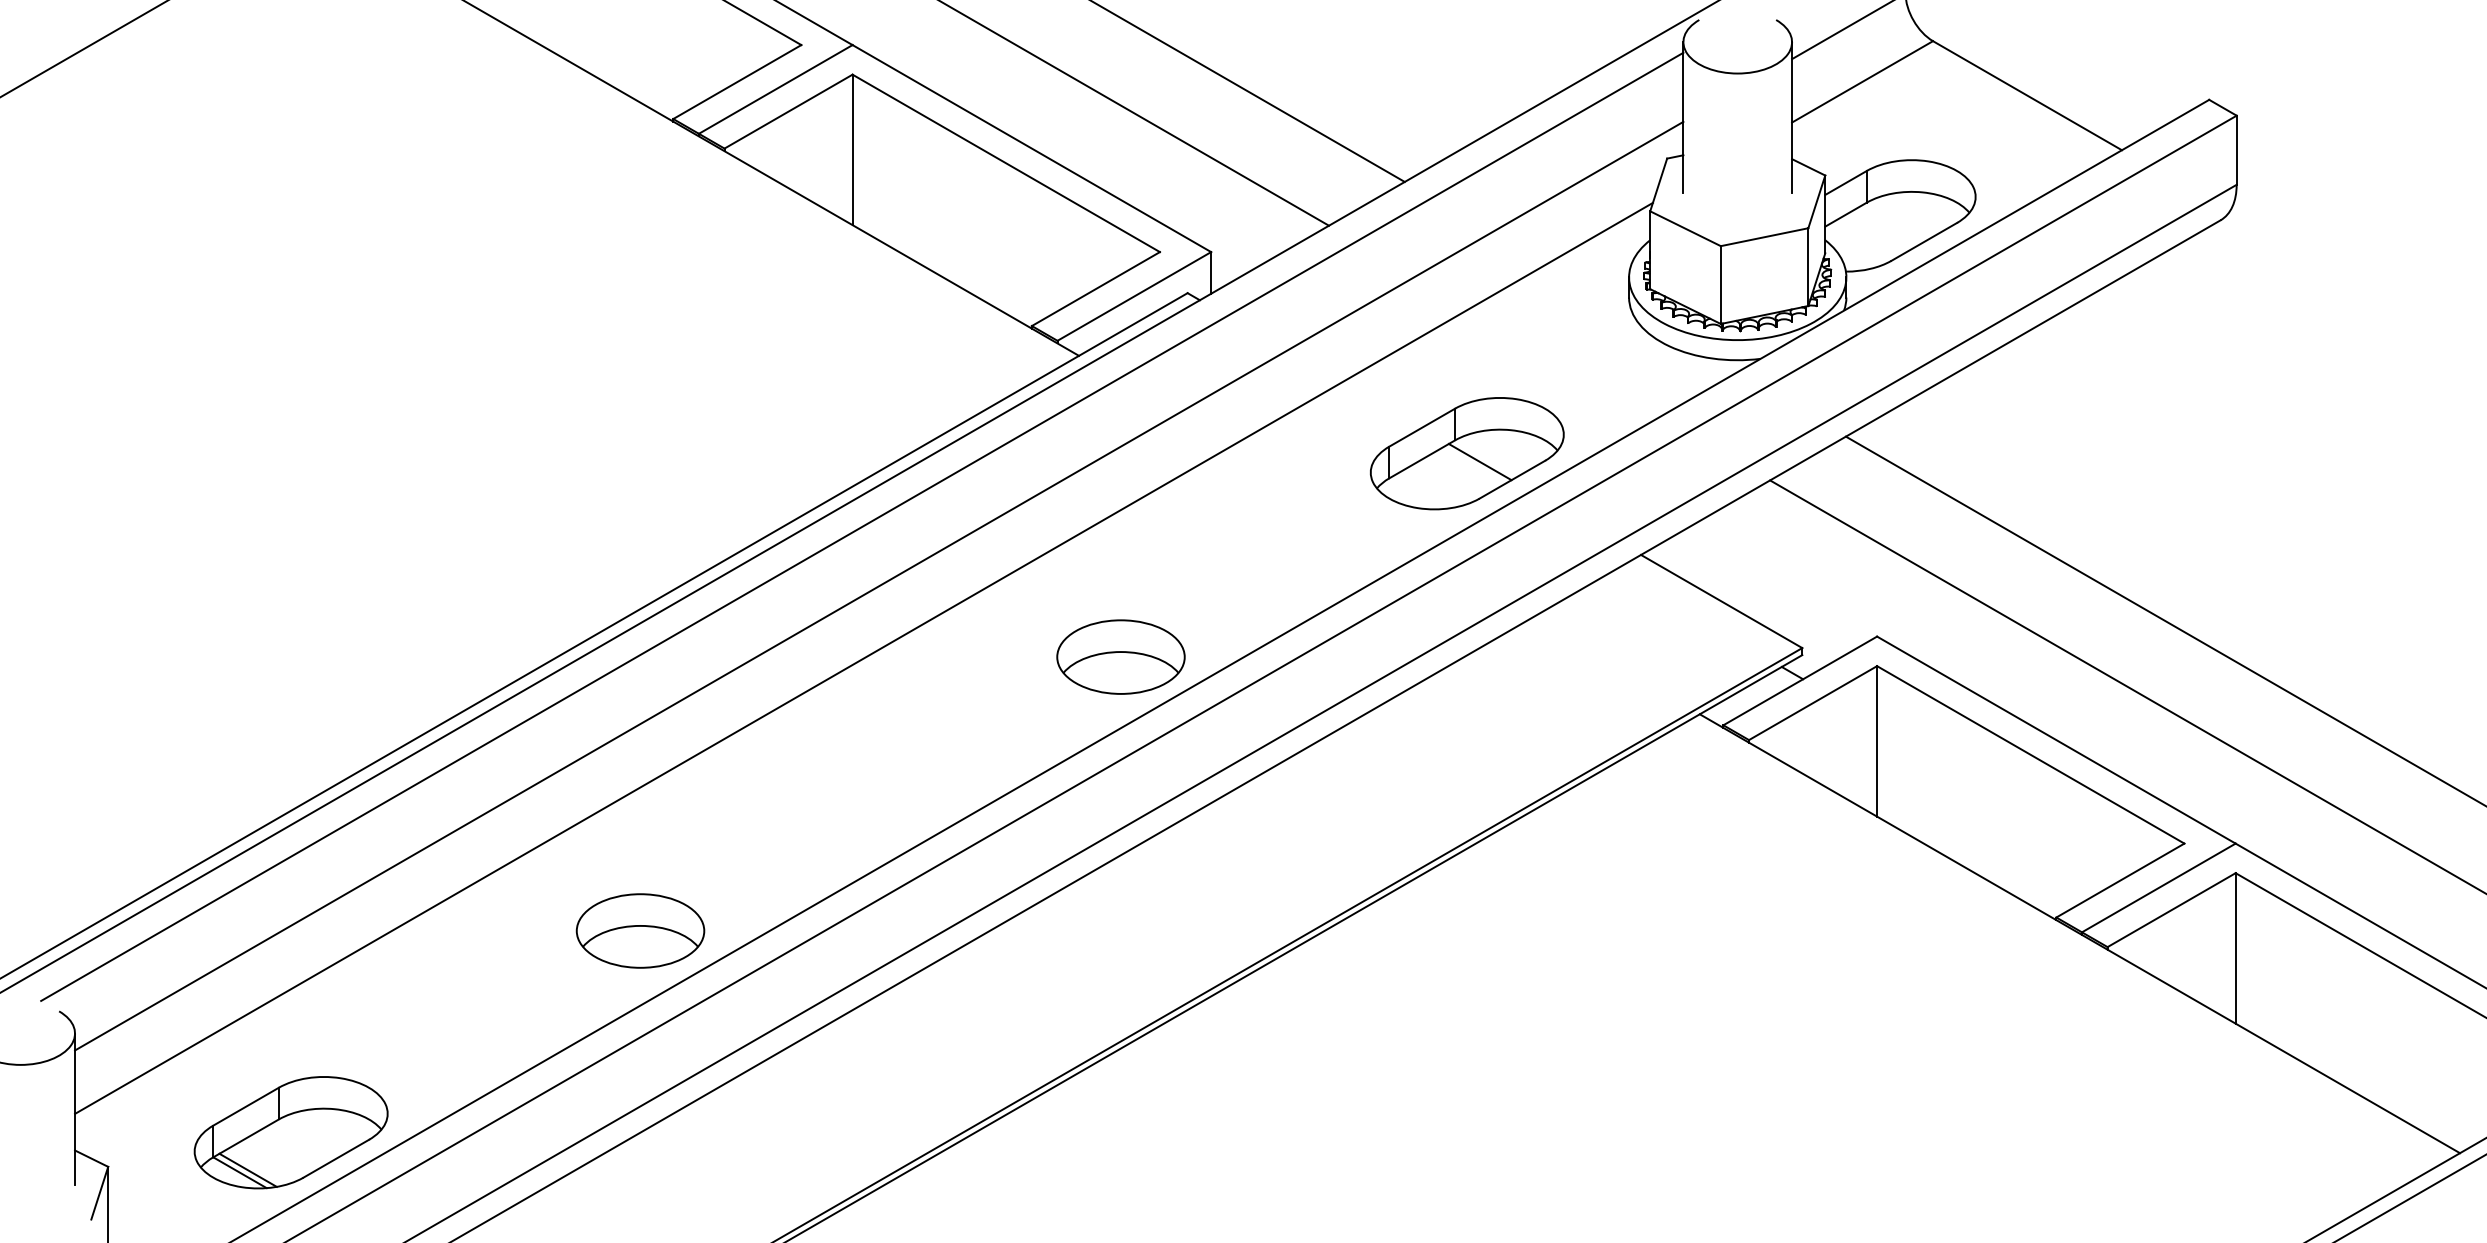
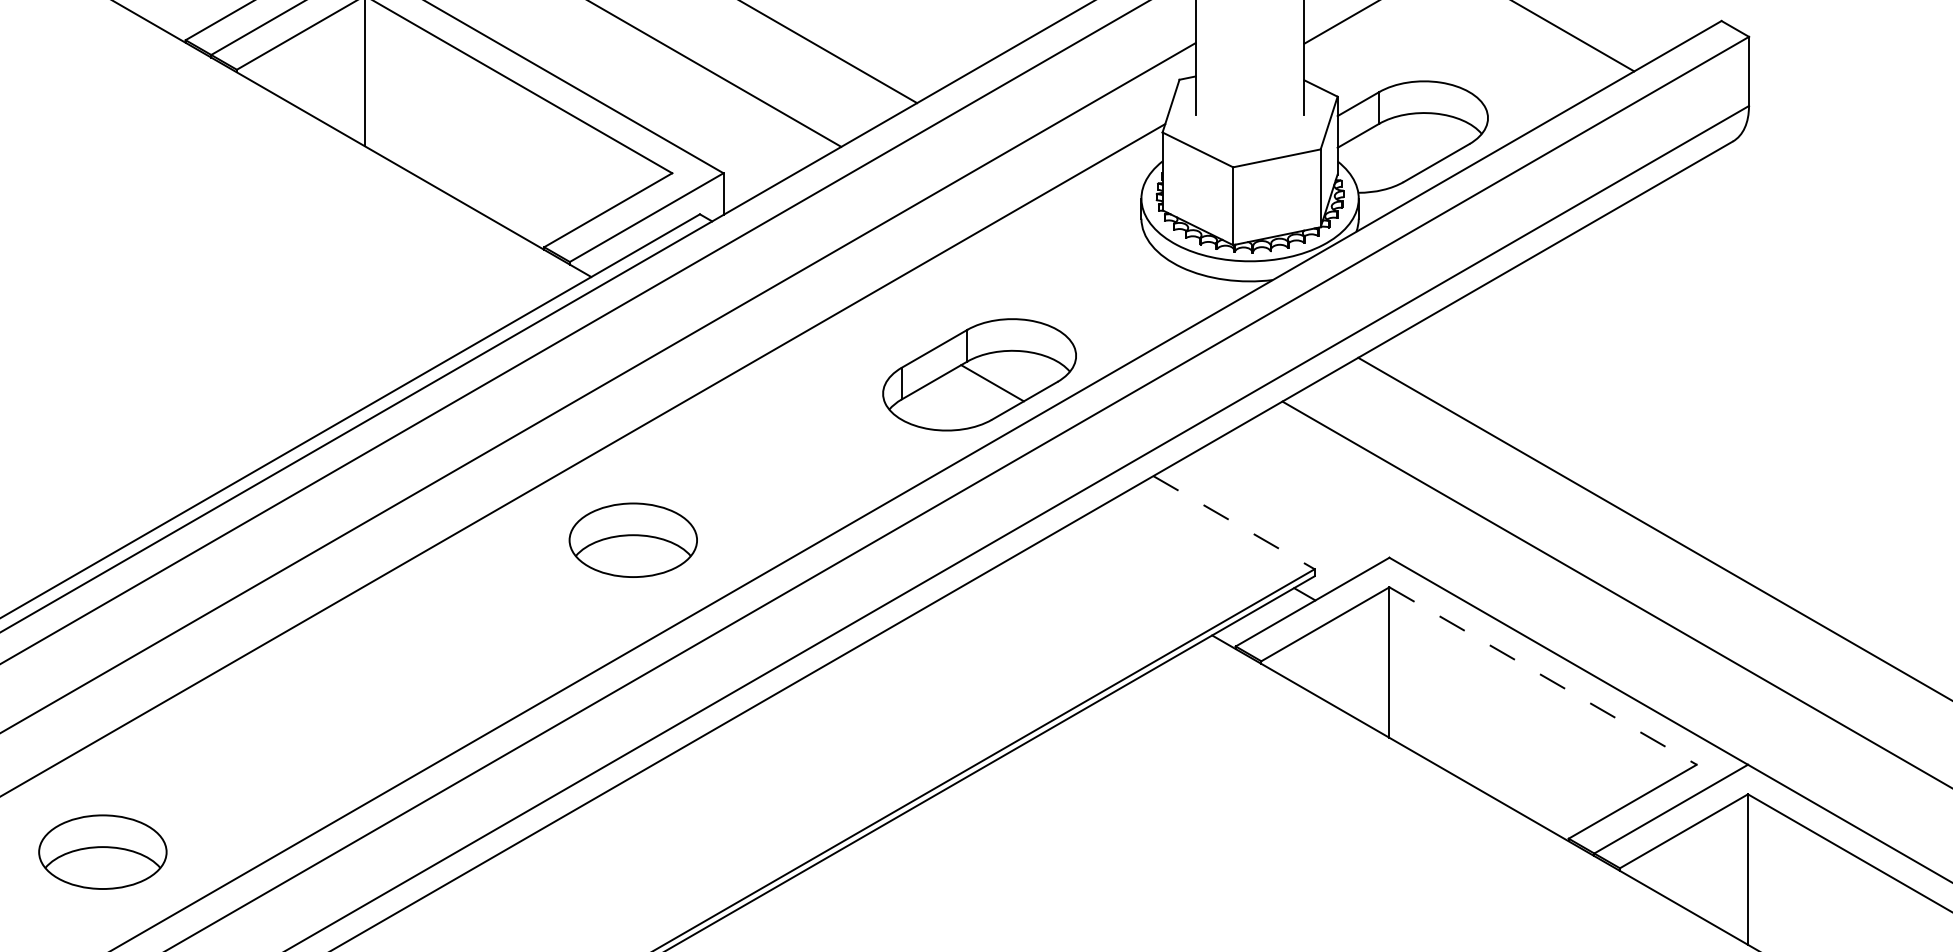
line: (1722, 601) -> (1234, 522), solid -> dashed
part: (1120, 656) -> (632, 539), moved
line: (2031, 755) -> (1543, 676), solid -> dashed
part: (640, 930) -> (102, 851), moved

